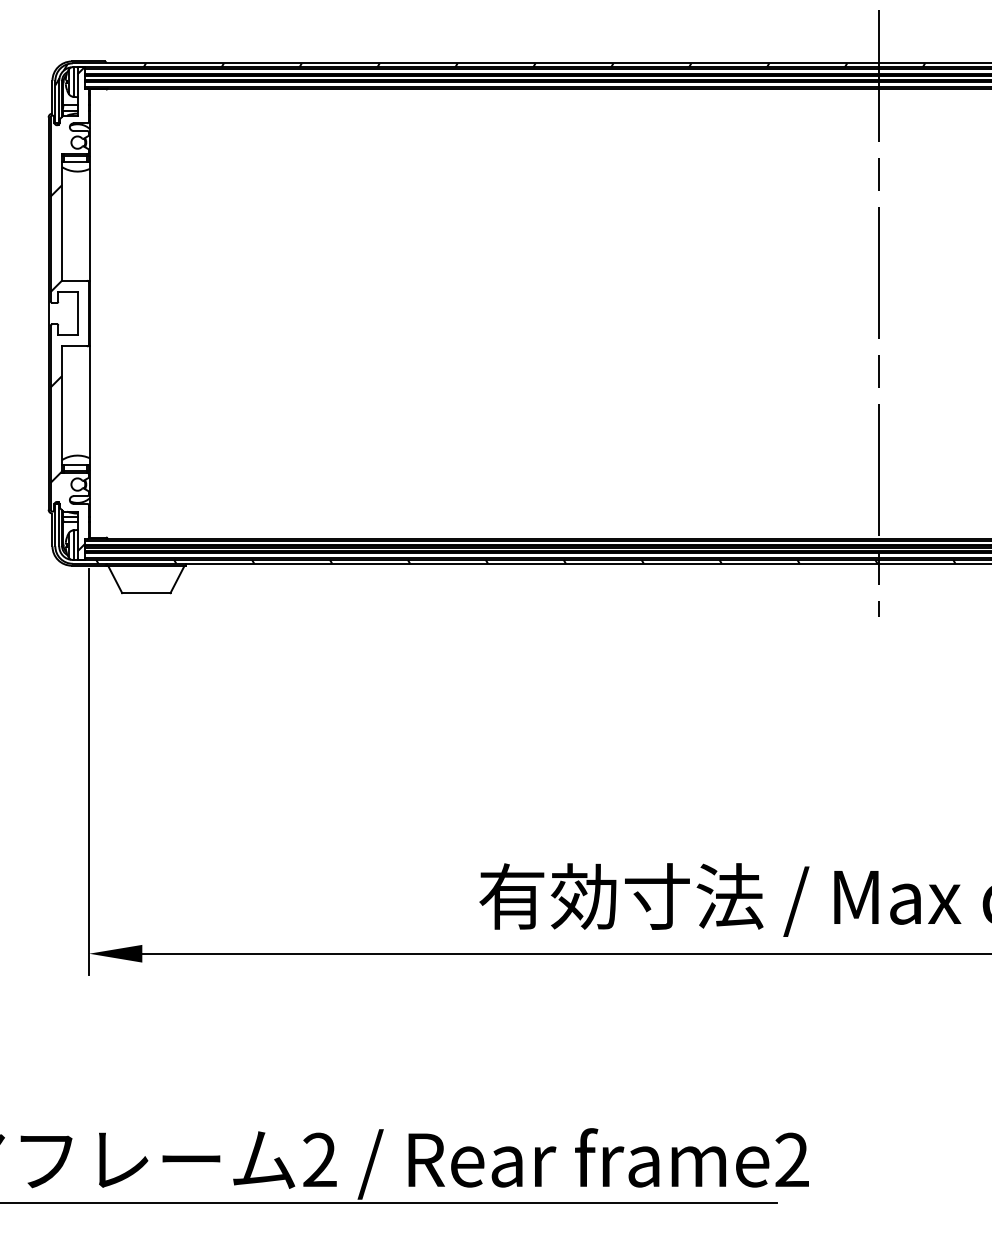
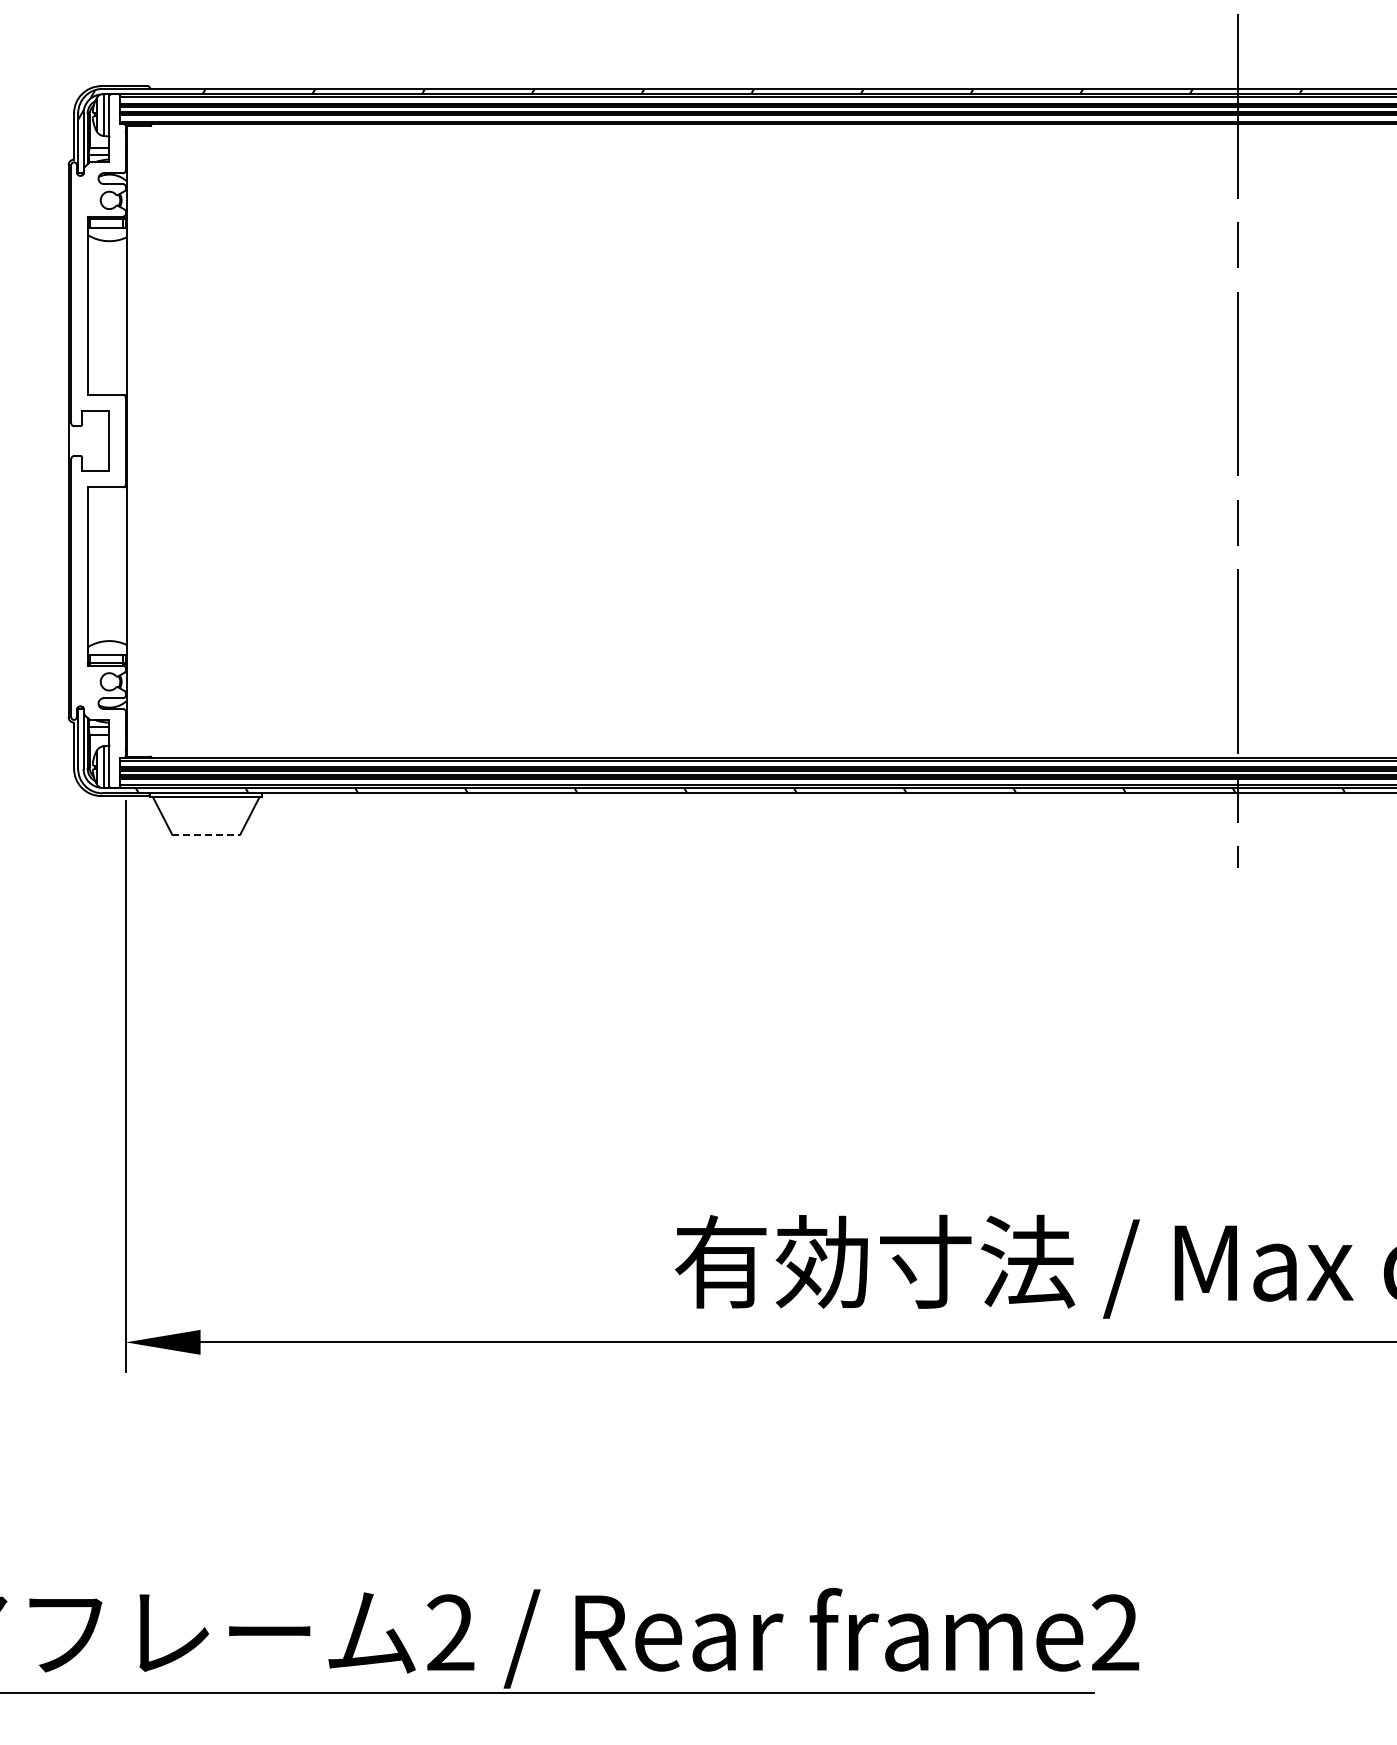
hatch: (67, 308) -> (95, 434), removed
line: (146, 593) -> (206, 834), solid -> dashed

